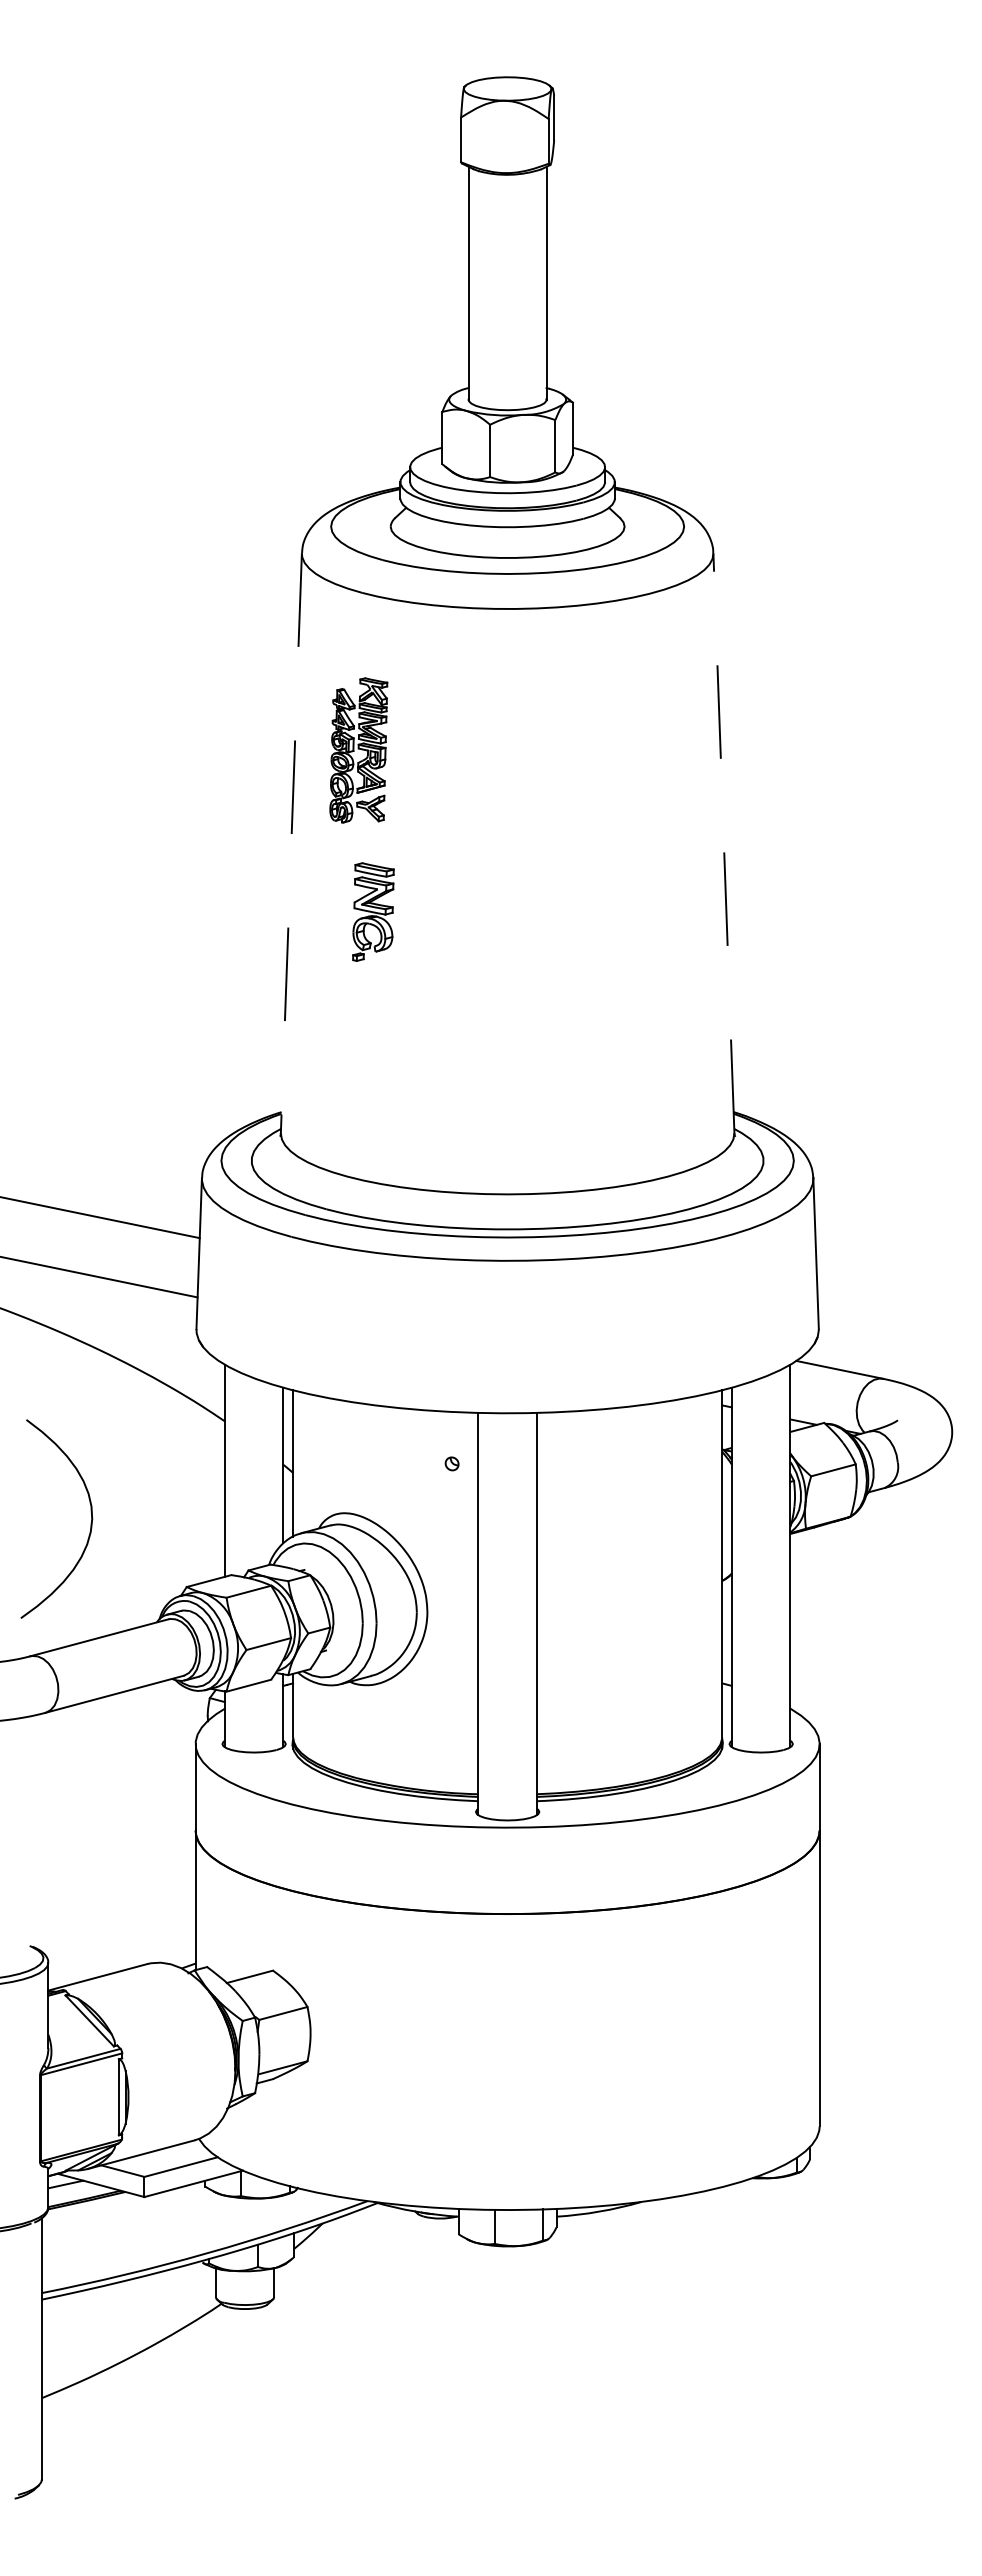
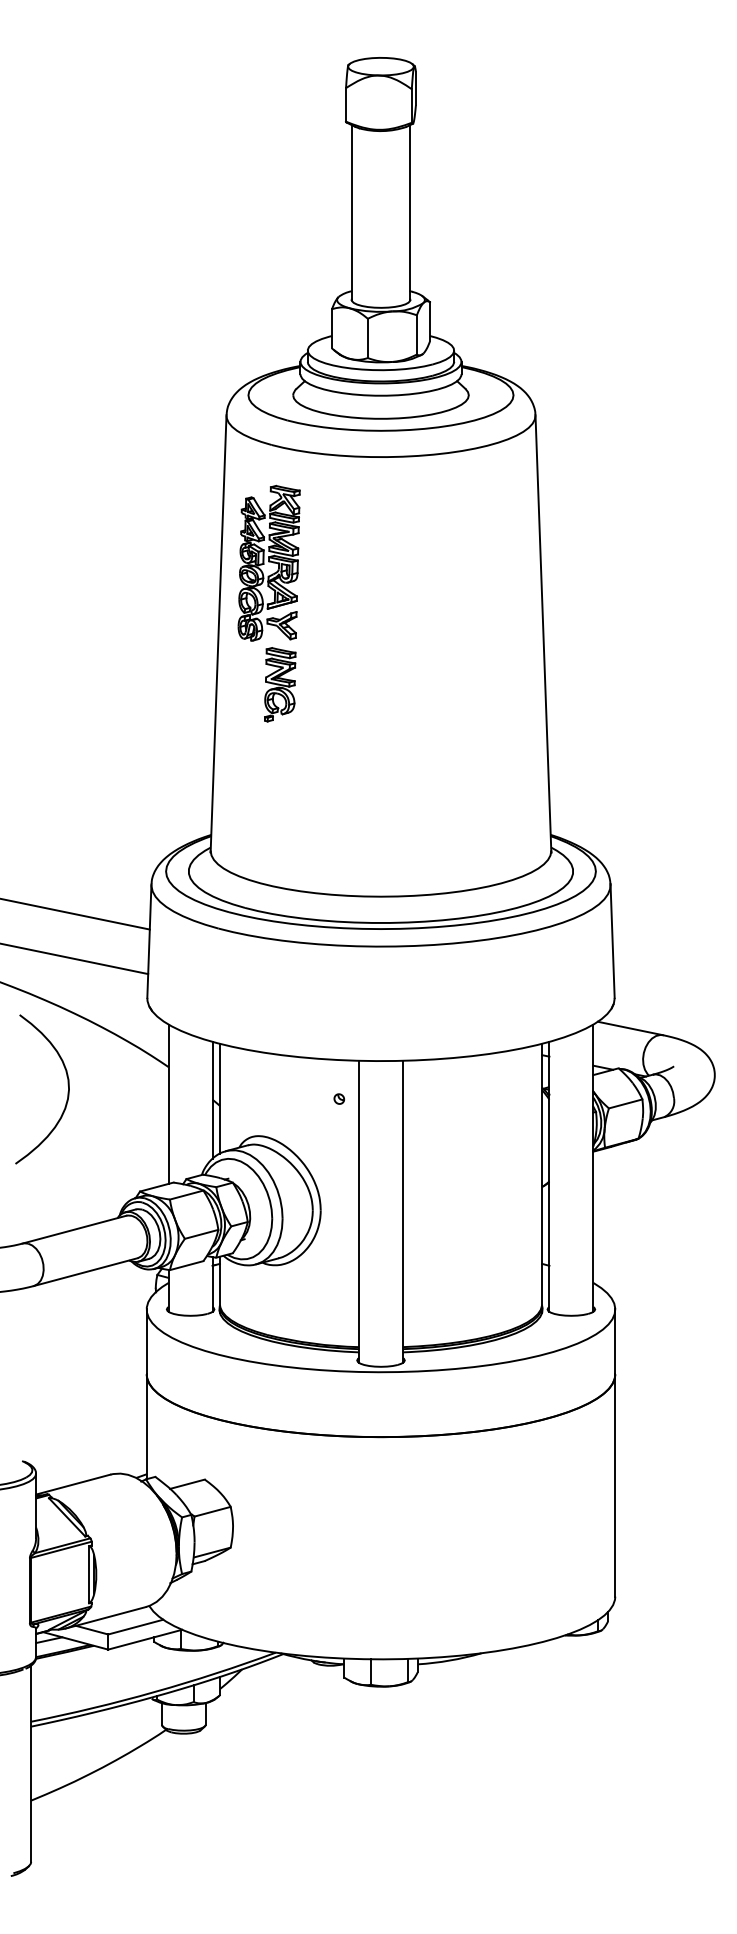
part: (358, 750) -> (269, 563), size x1.43
line: (723, 842) -> (543, 632), dashed -> solid
line: (291, 843) -> (218, 633), dashed -> solid
curve: (90, 1523) -> (67, 1092), moved

